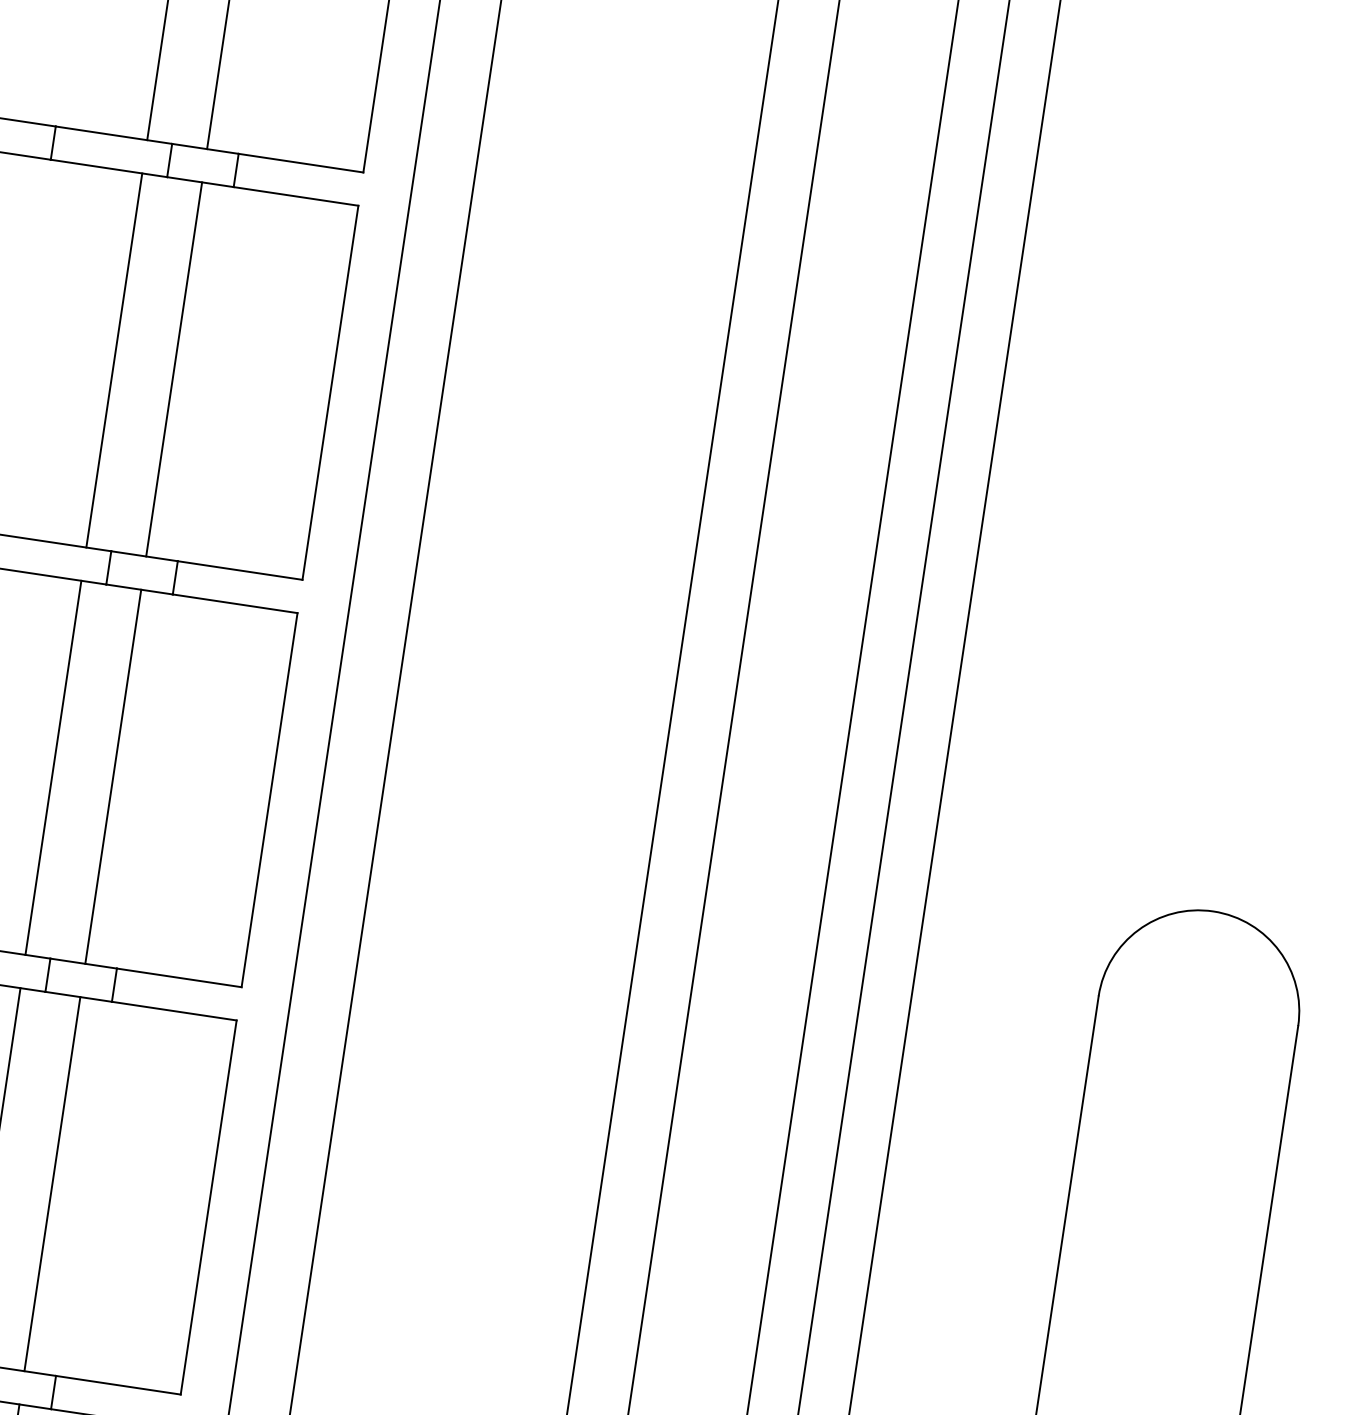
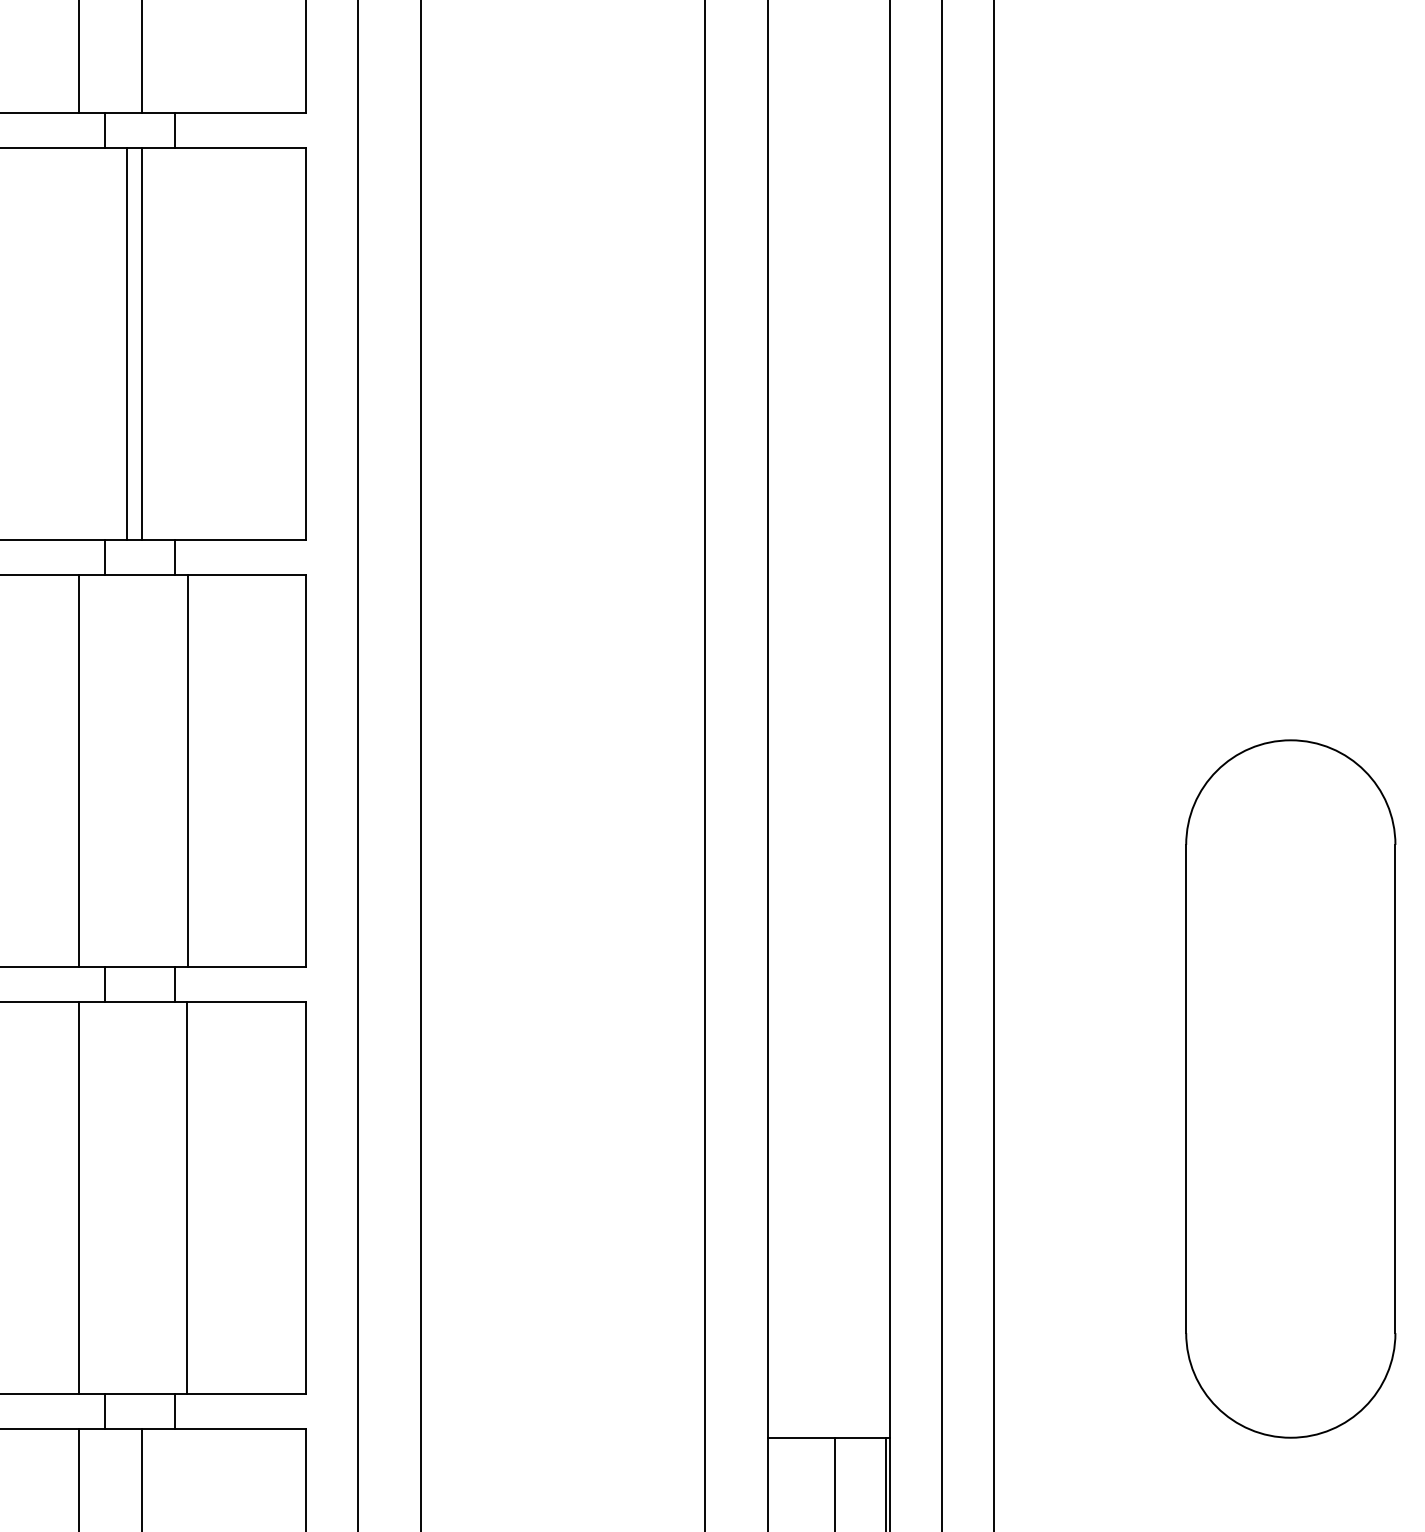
line: (114, 360) -> (127, 343), moved
line: (113, 776) -> (187, 770), moved
line: (52, 1183) -> (186, 1197), moved

